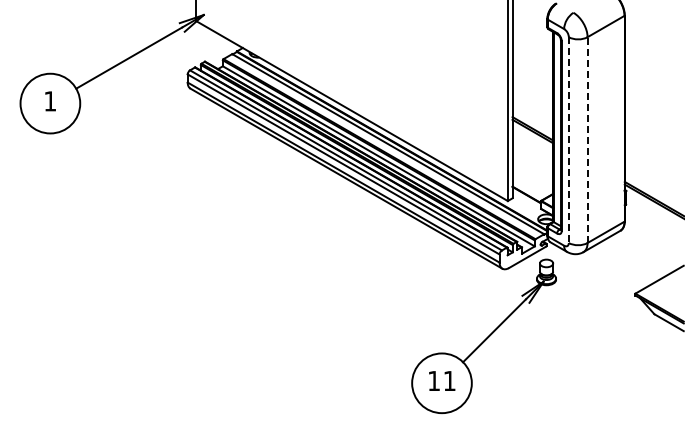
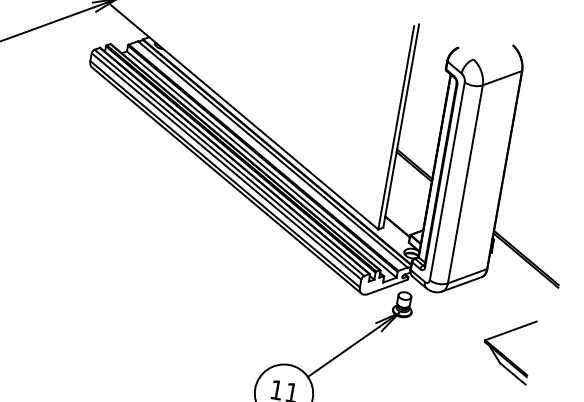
line: (568, 140) -> (446, 181), dashed -> solid
line: (587, 140) -> (465, 184), dashed -> solid

